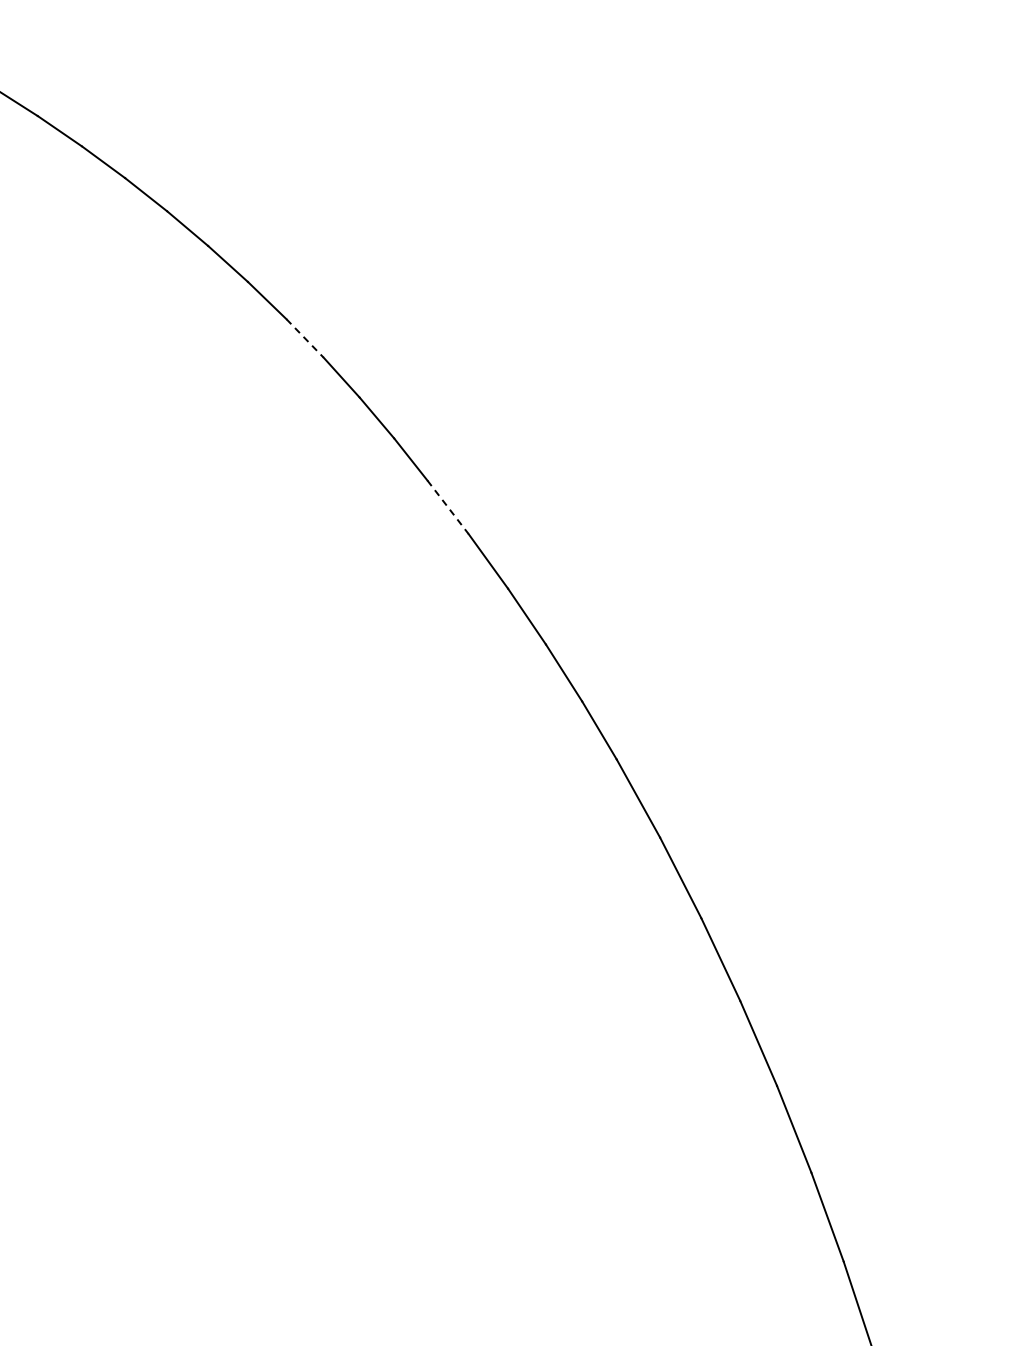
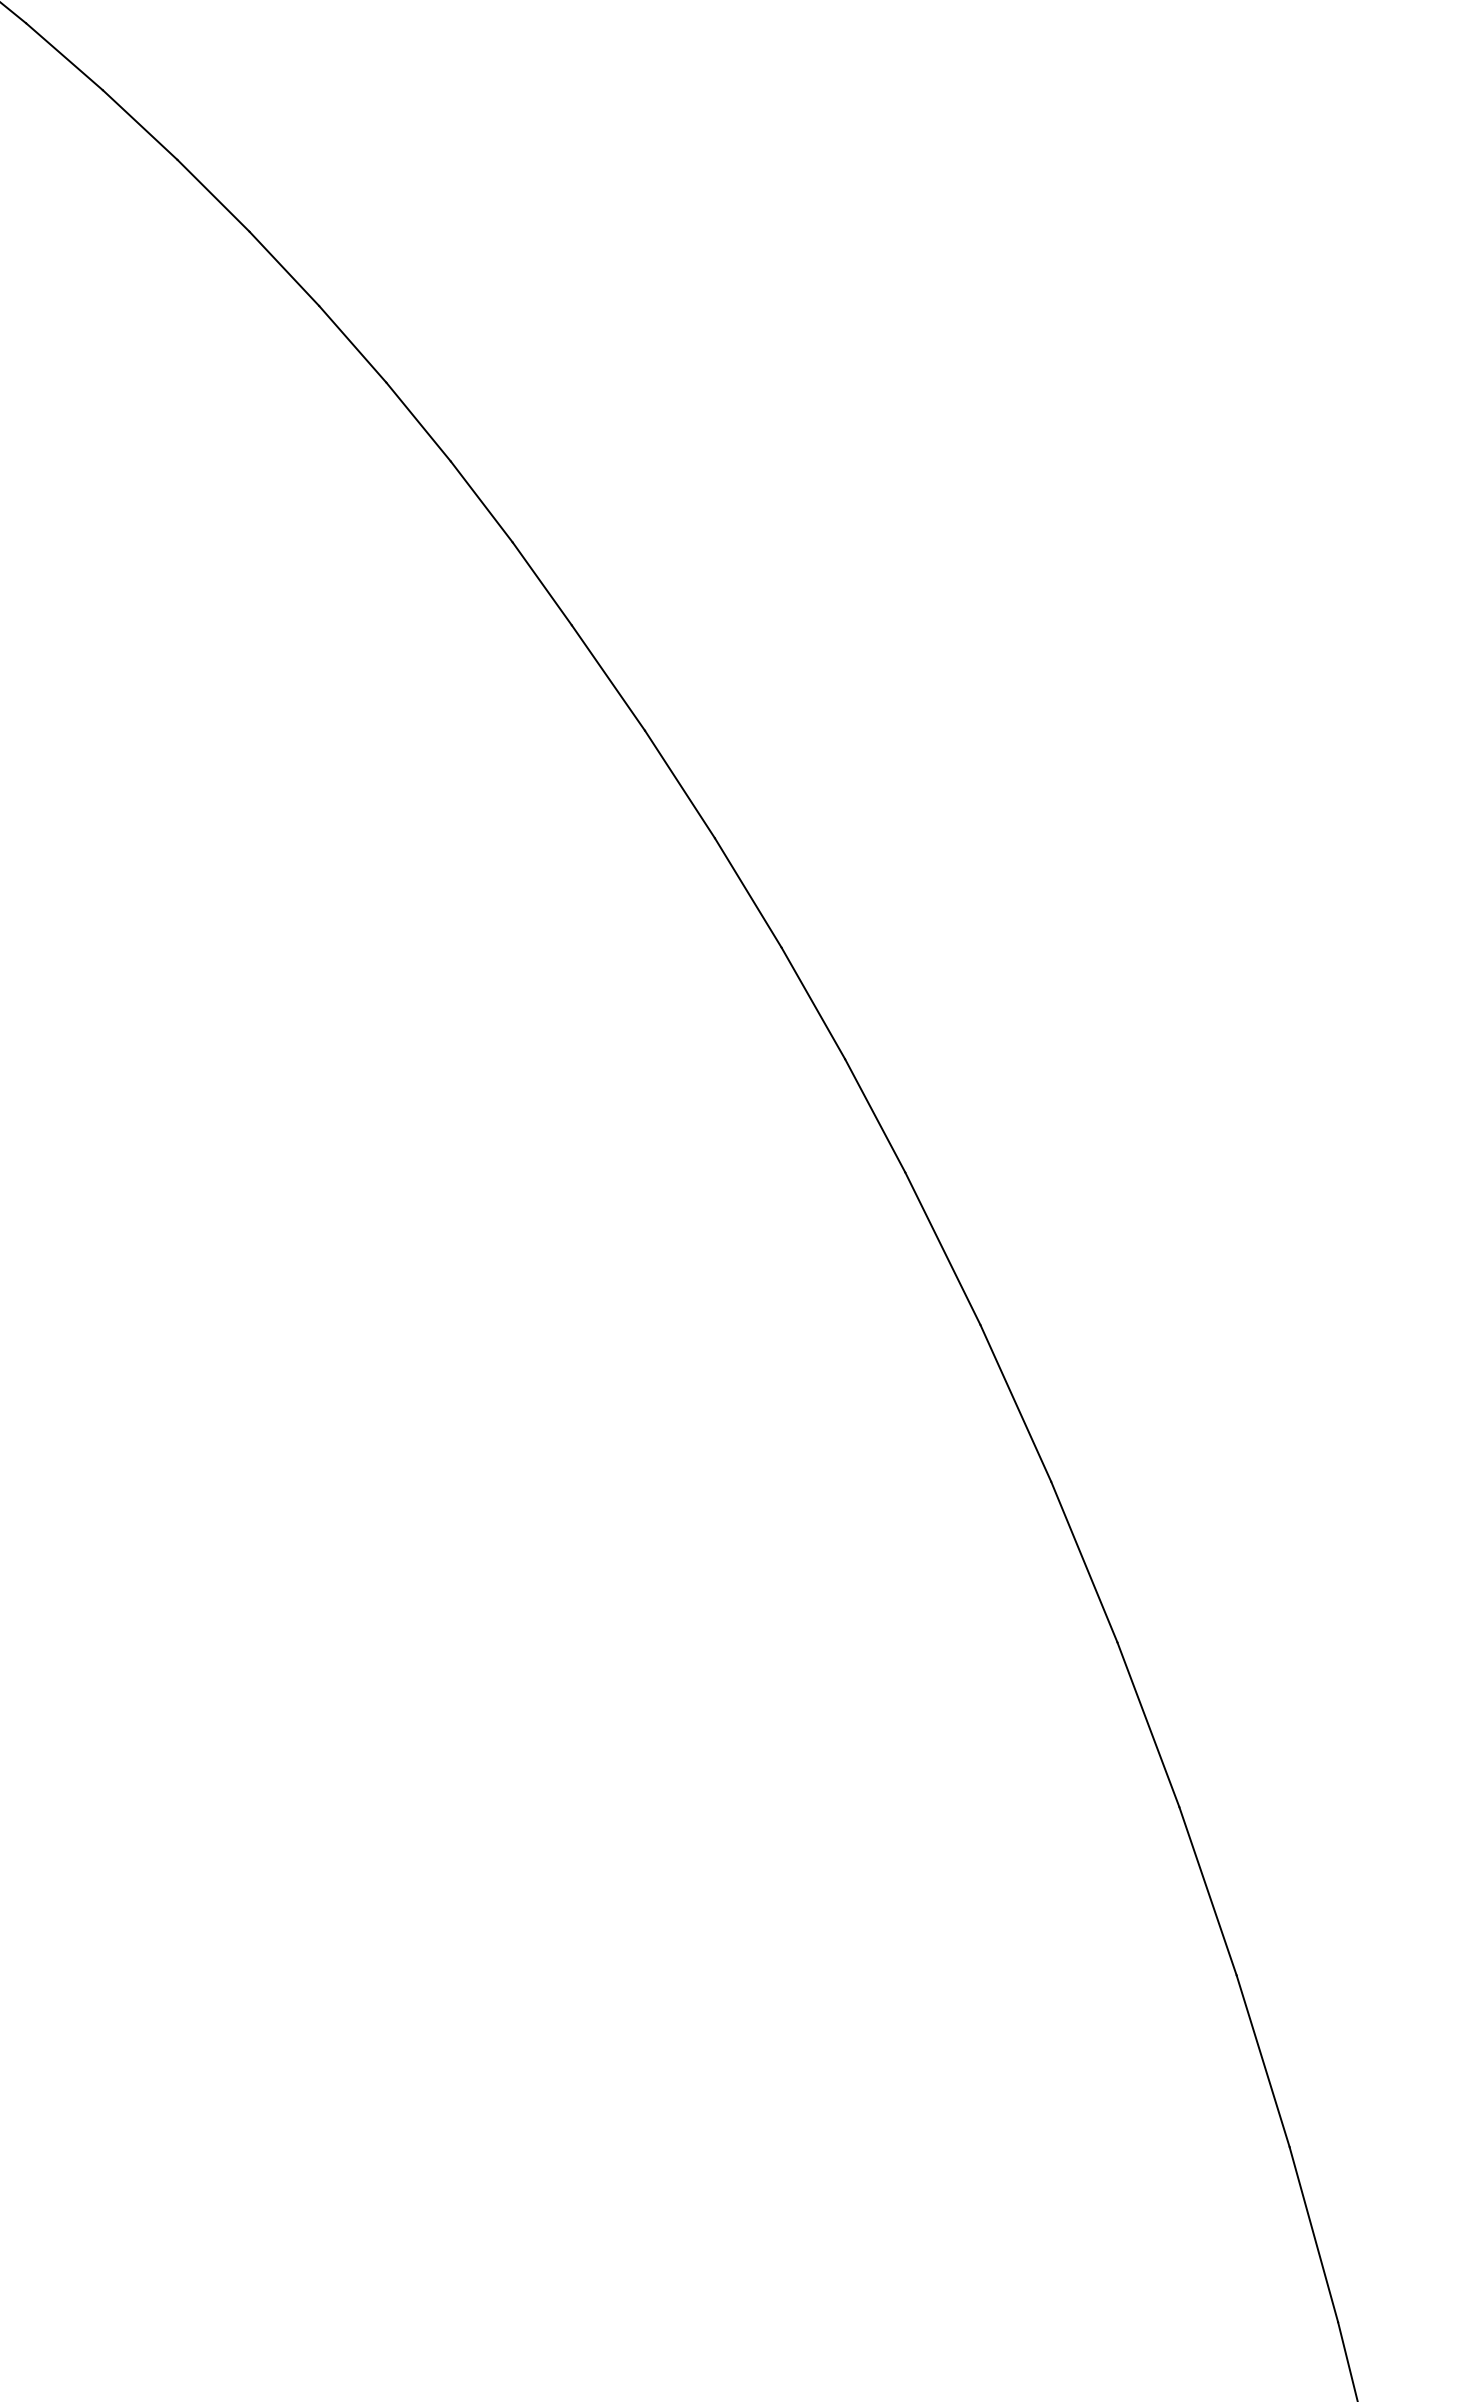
line: (305, 338) -> (353, 344), dashed -> solid
line: (447, 507) -> (607, 678), dashed -> solid

